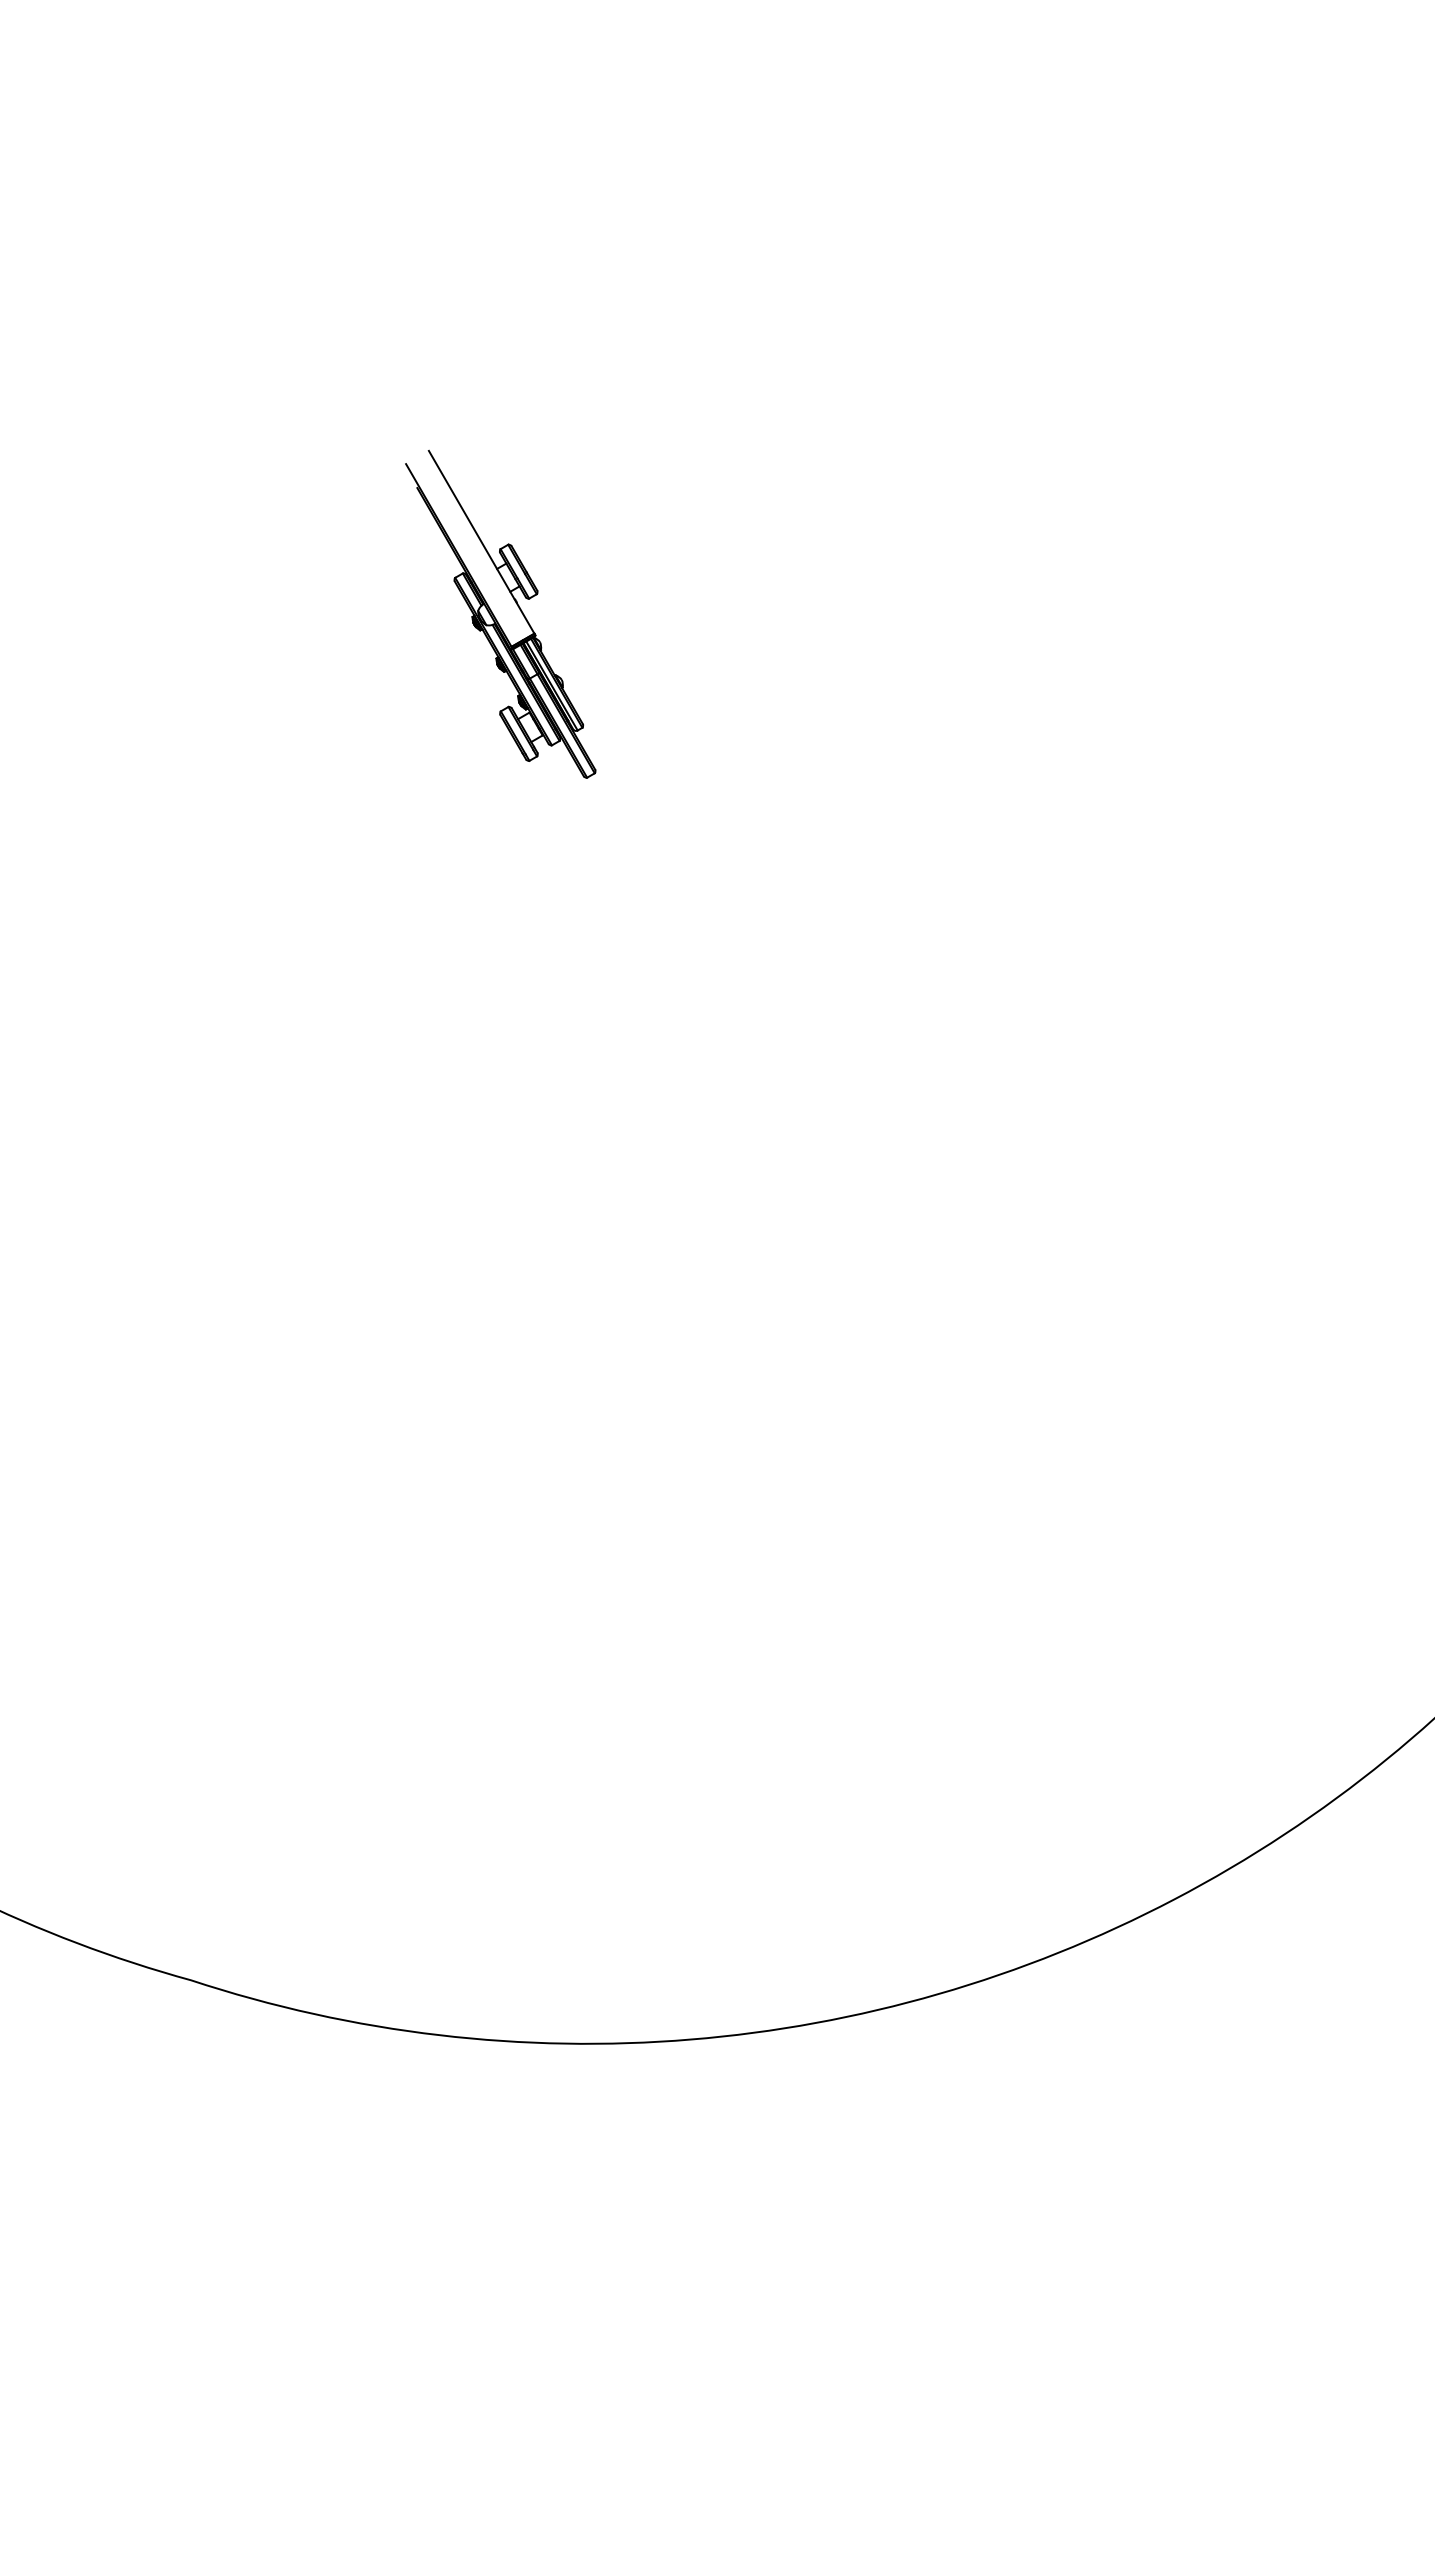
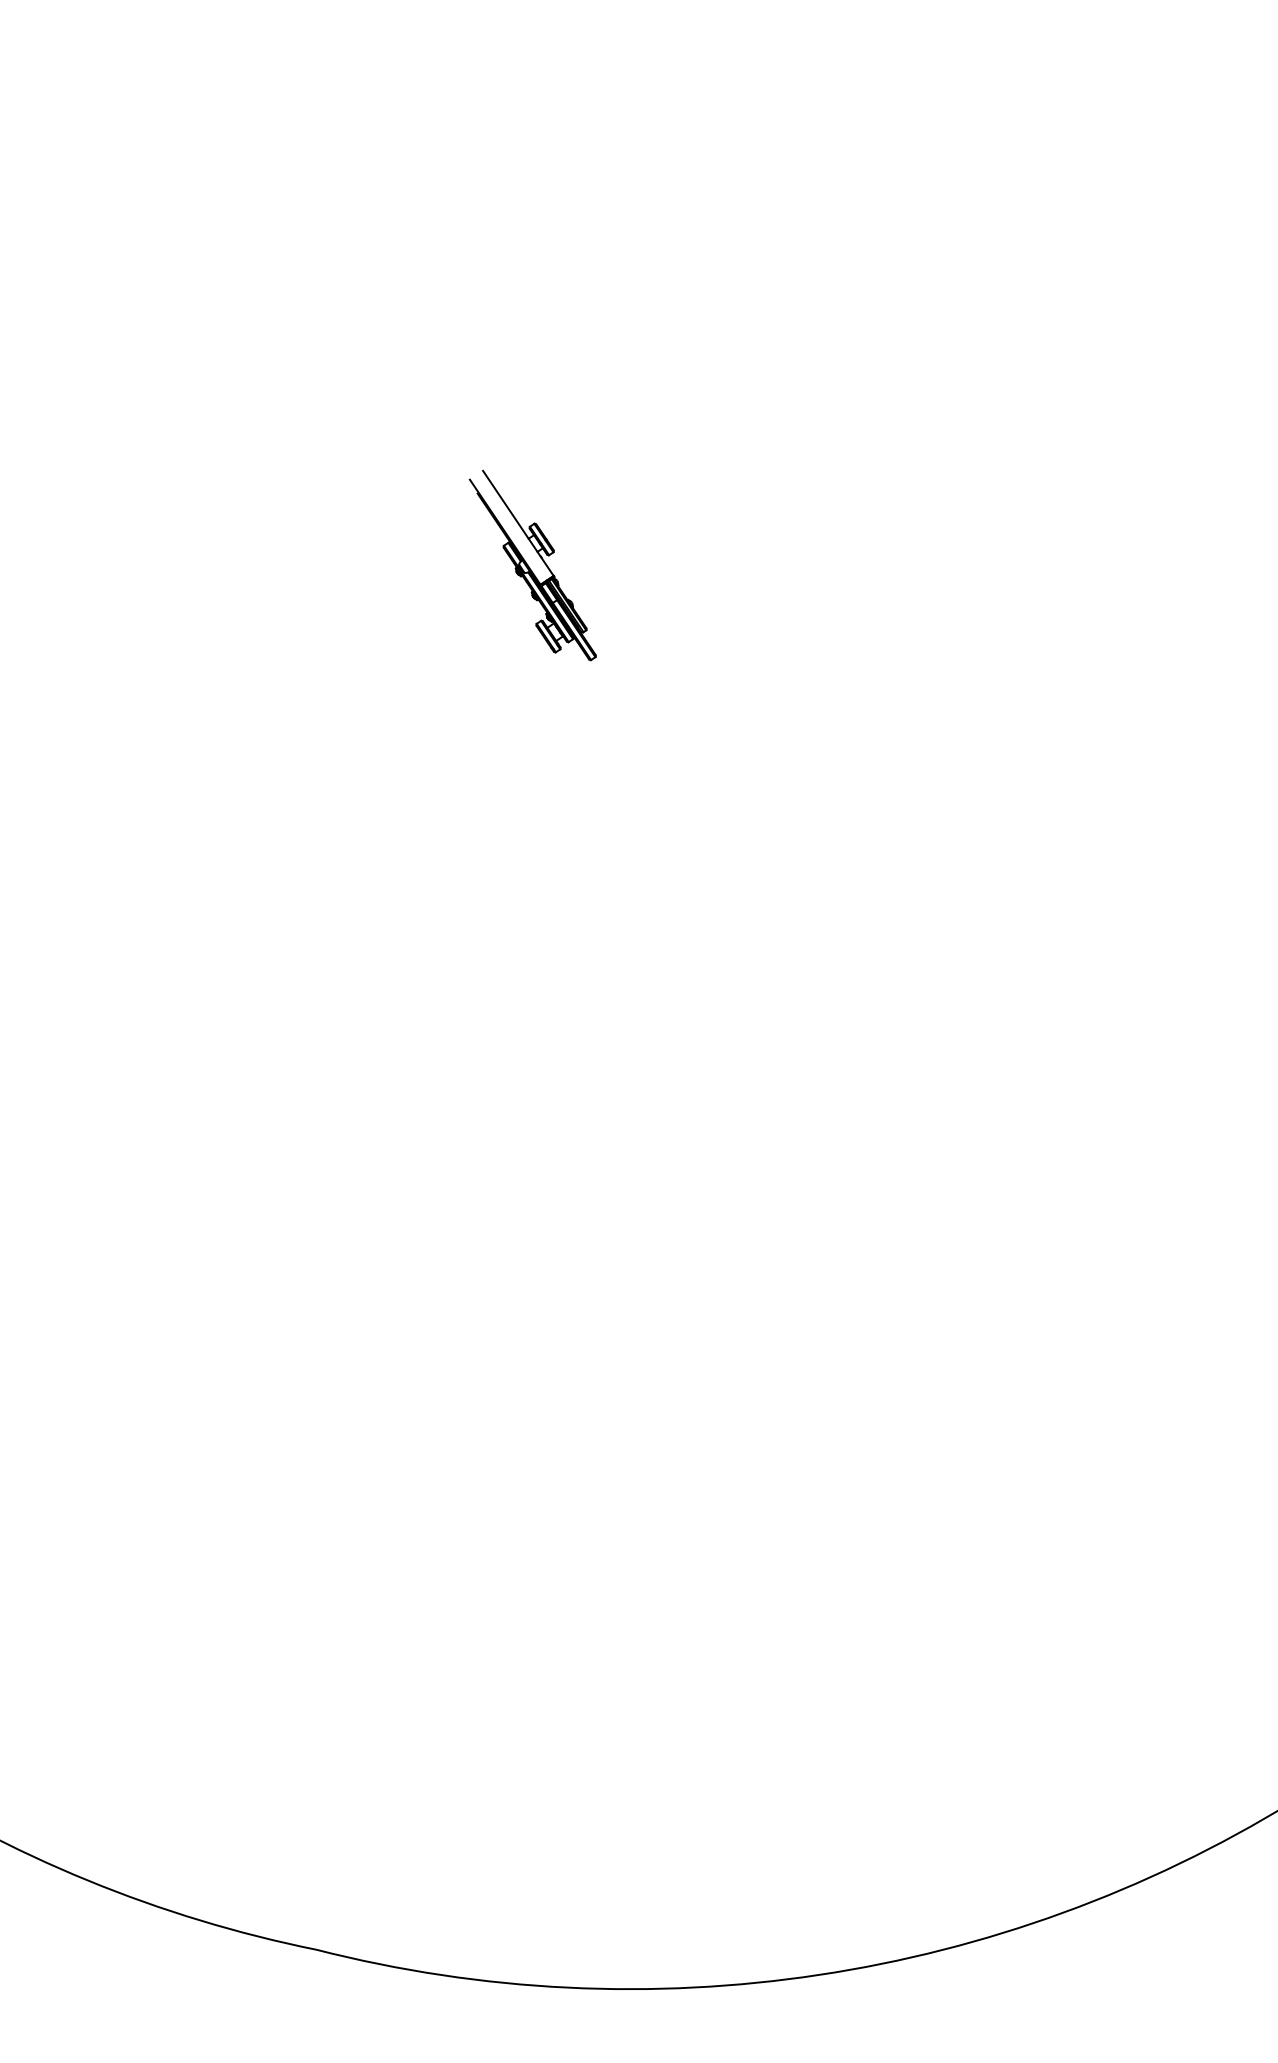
part: (500, 613) -> (532, 565), size x0.6

